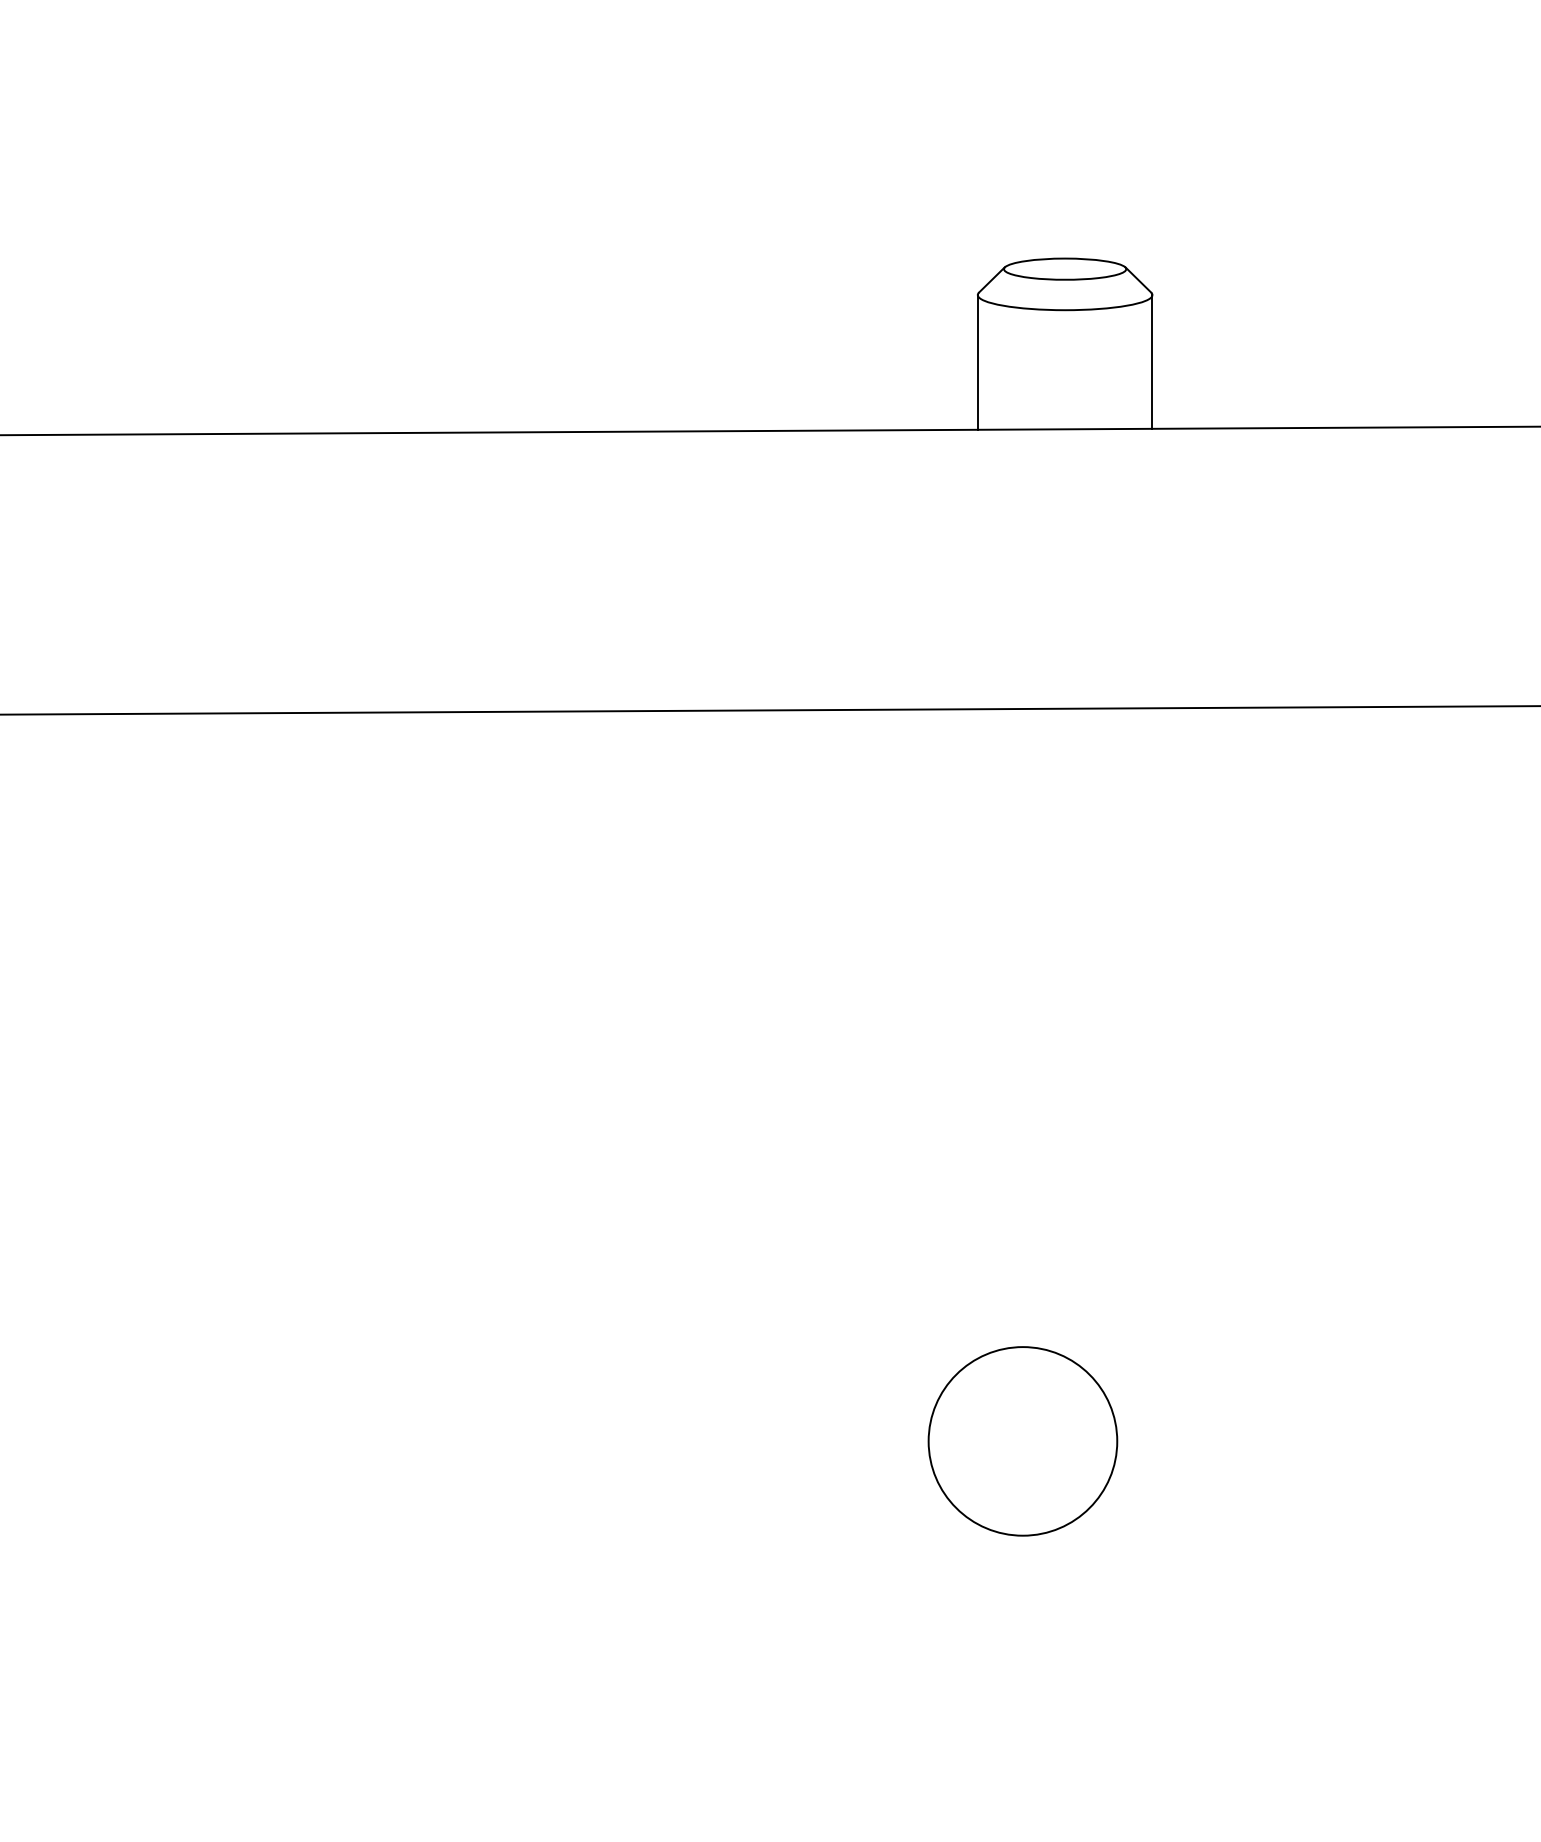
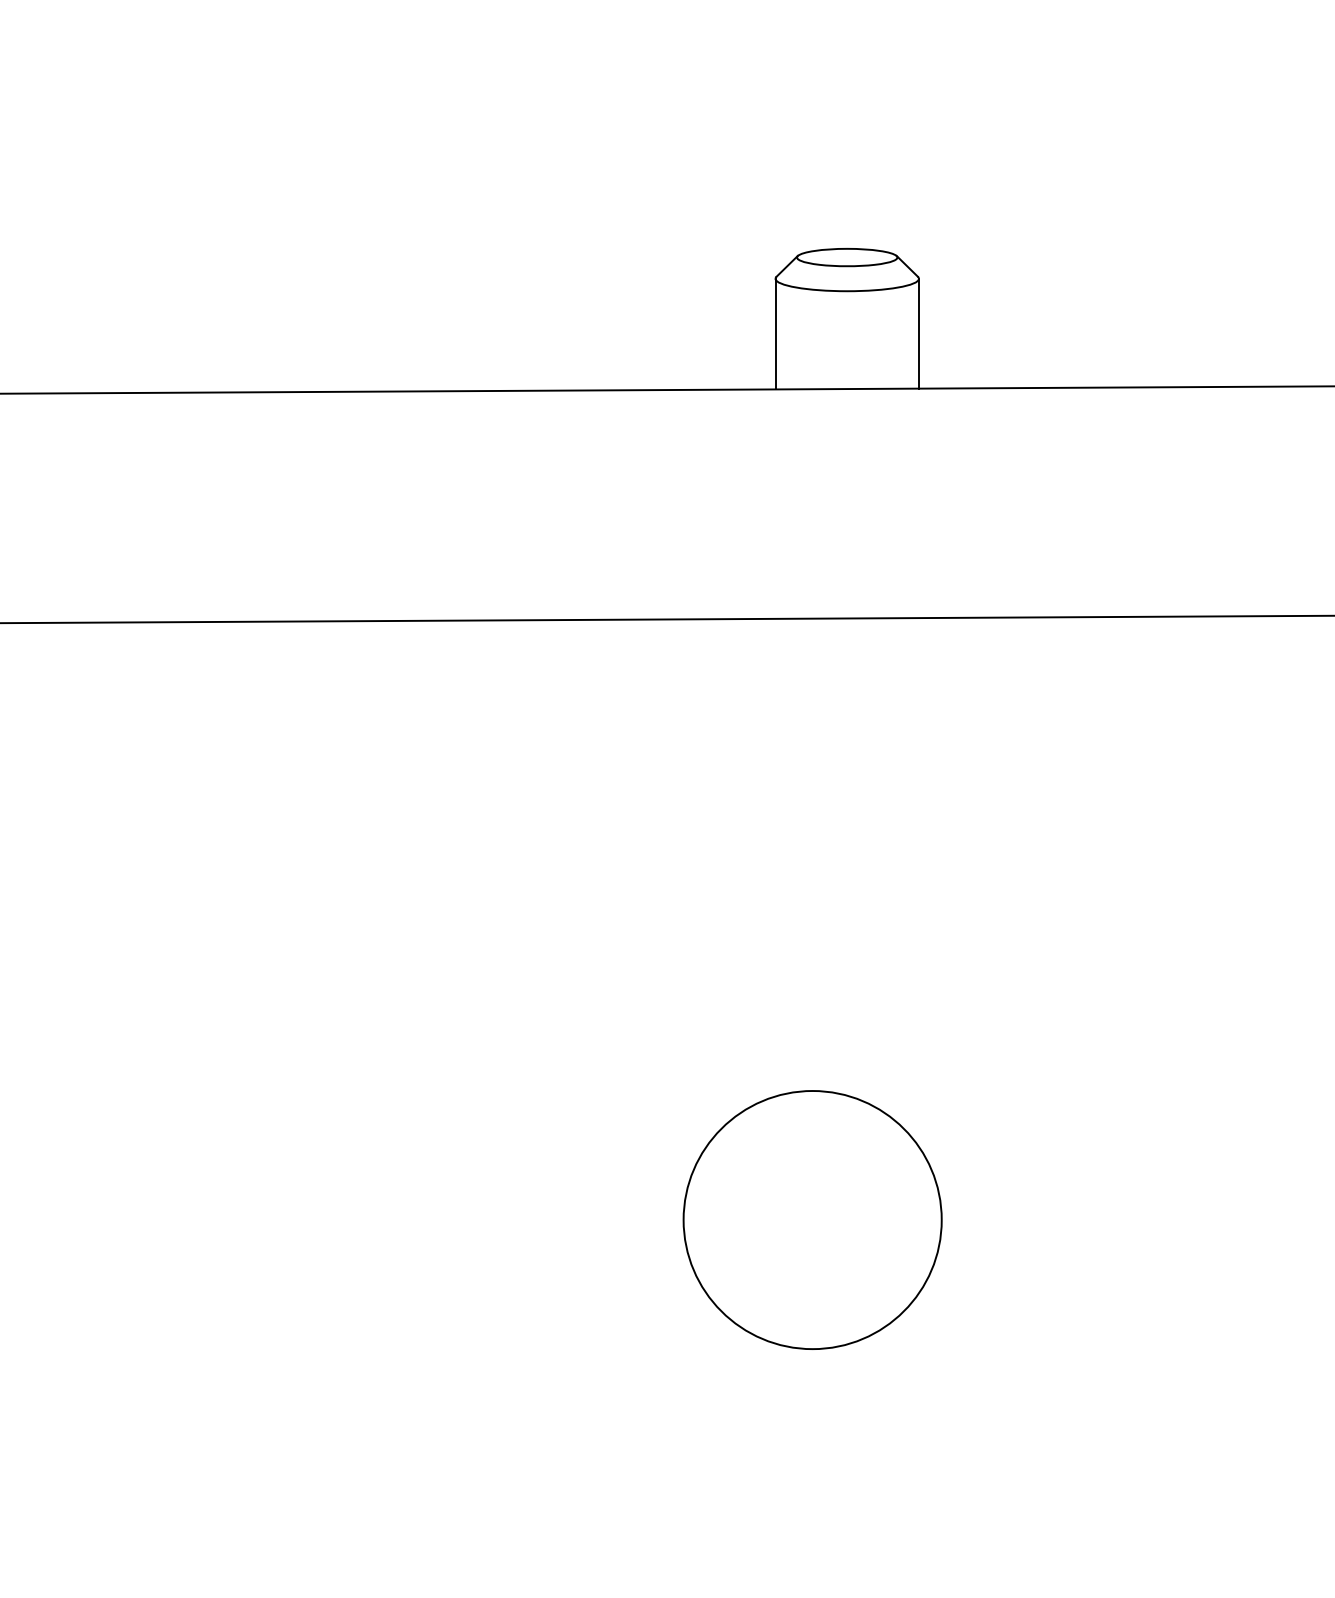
circle: (1022, 1440) -> (812, 1219), size x1.67

